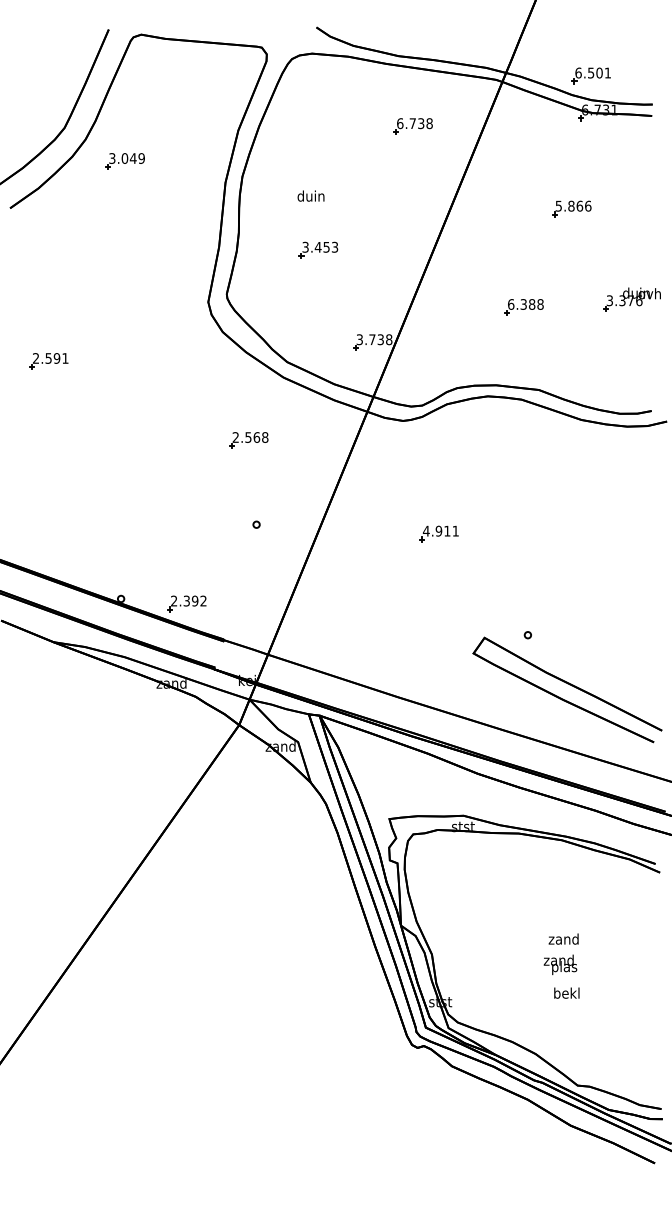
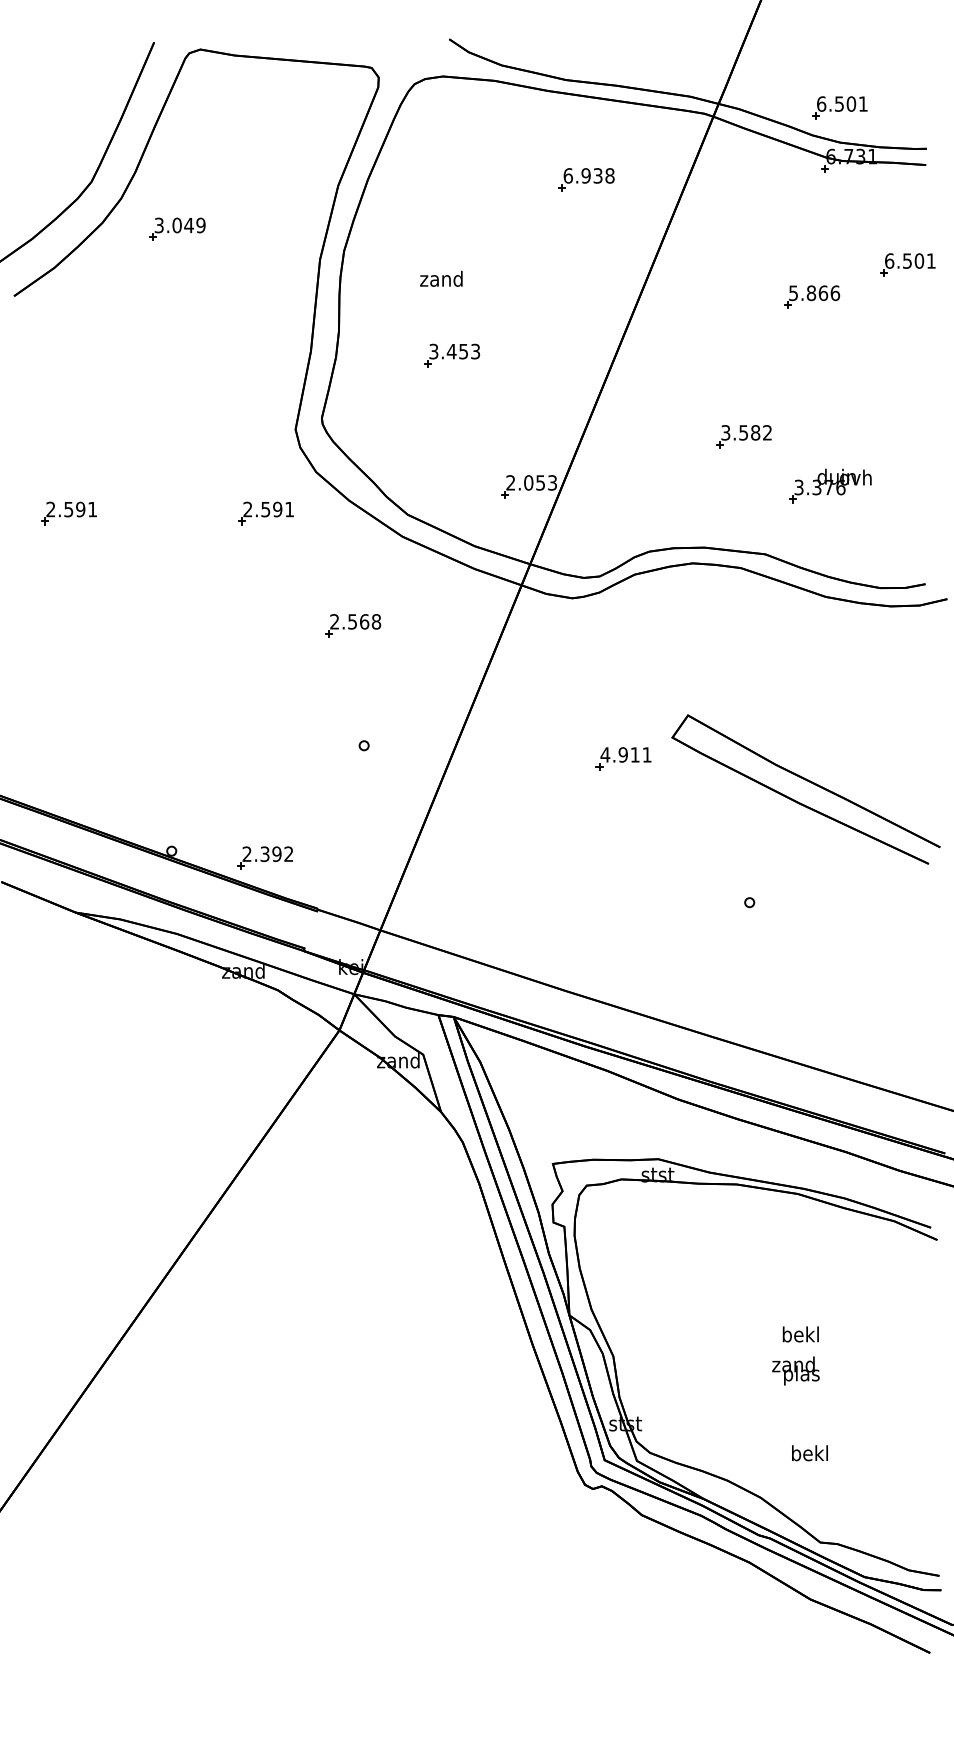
text: (412, 123) -> (585, 175), 6.738 -> 6.938
part: (639, 185) -> (907, 264), added
text: (311, 195) -> (441, 278), duin -> zand
part: (631, 299) -> (830, 485), moved
text: (525, 304) -> (746, 432), 6.388 -> 3.582
text: (374, 339) -> (531, 482), 3.738 -> 2.053
part: (187, 361) -> (265, 513), added
part: (570, 685) -> (809, 782), moved
text: (563, 939) -> (800, 1334), zand -> bekl
text: (566, 993) -> (809, 1453), moved

